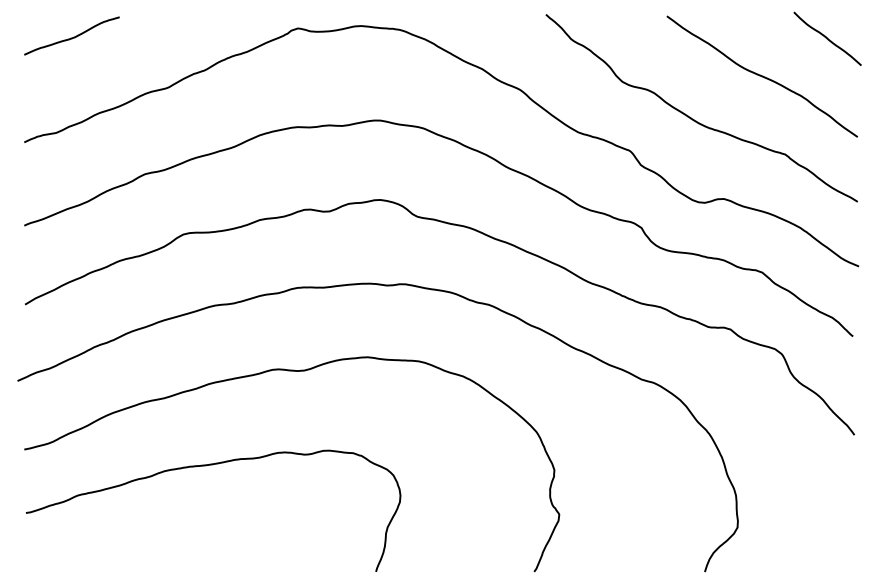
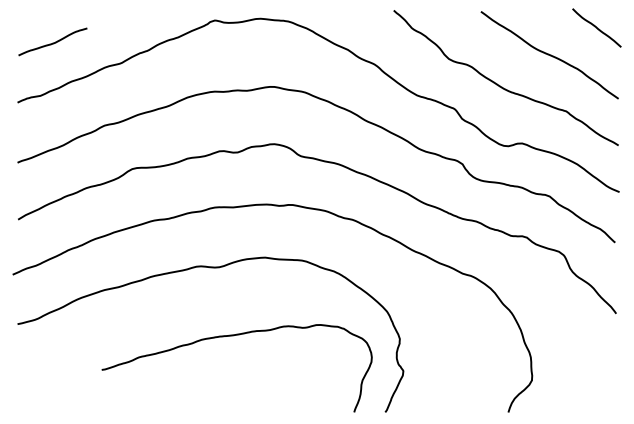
curve: (71, 36) -> (52, 42), moved
curve: (208, 466) -> (233, 336), moved

